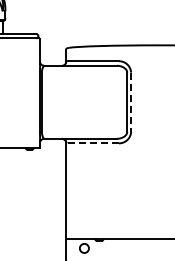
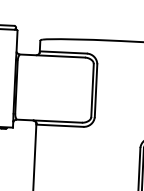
line: (131, 102) -> (96, 90), dashed -> solid
line: (92, 143) -> (59, 125), dashed -> solid

